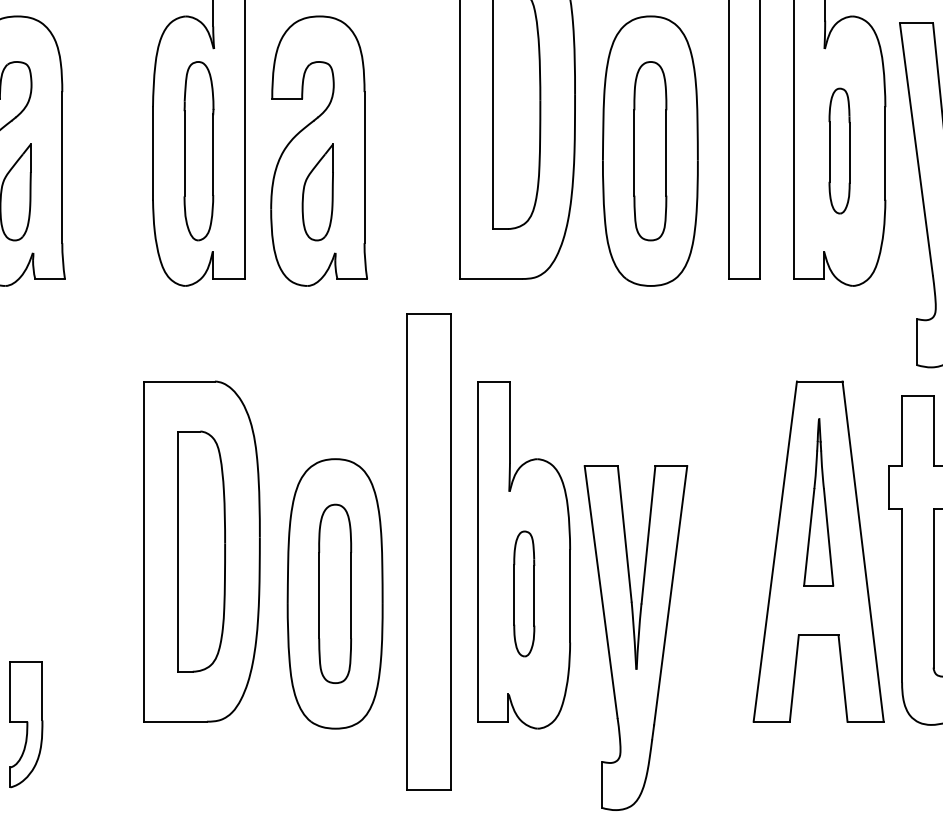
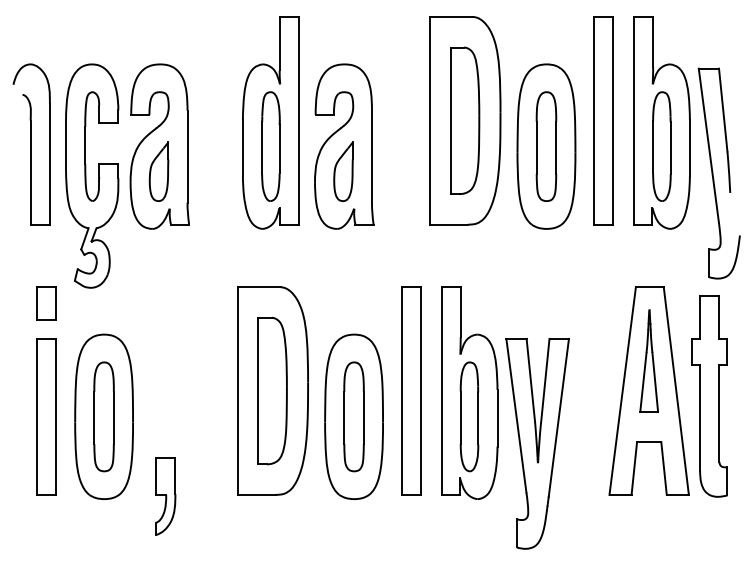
part: (838, 150) -> (661, 146), size x1.43
part: (429, 550) -> (411, 390), size x0.71
part: (524, 593) -> (469, 416), size x1.43

